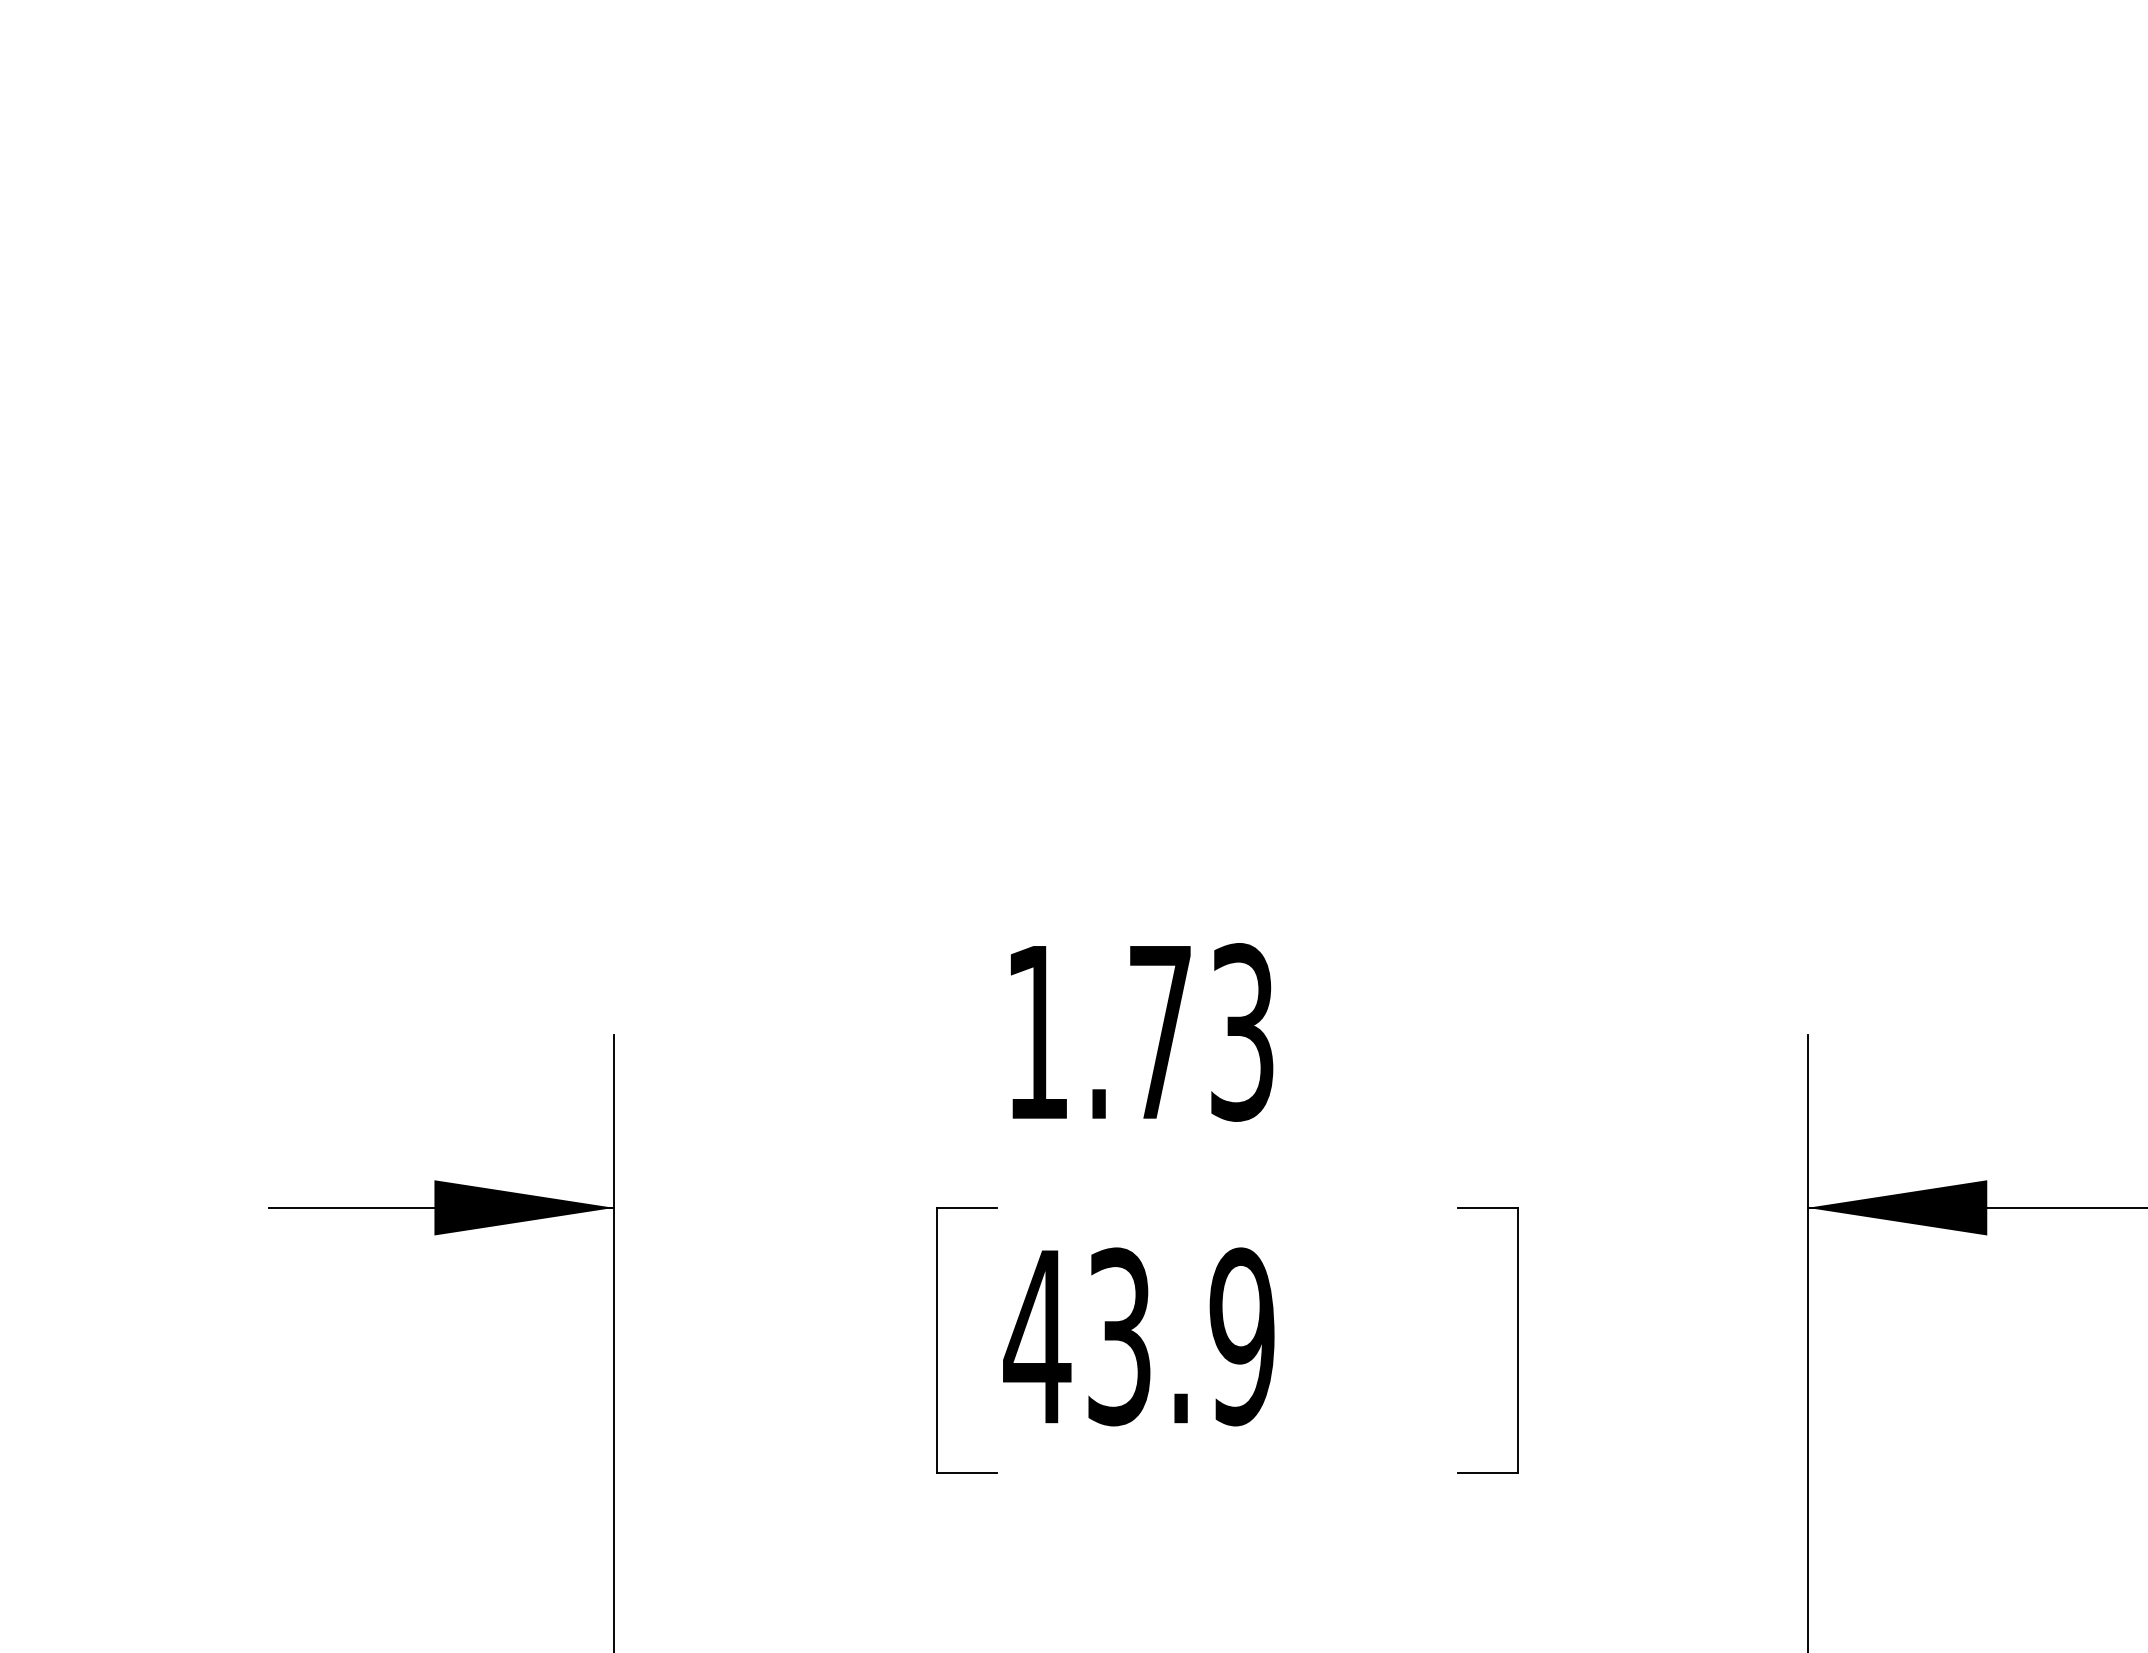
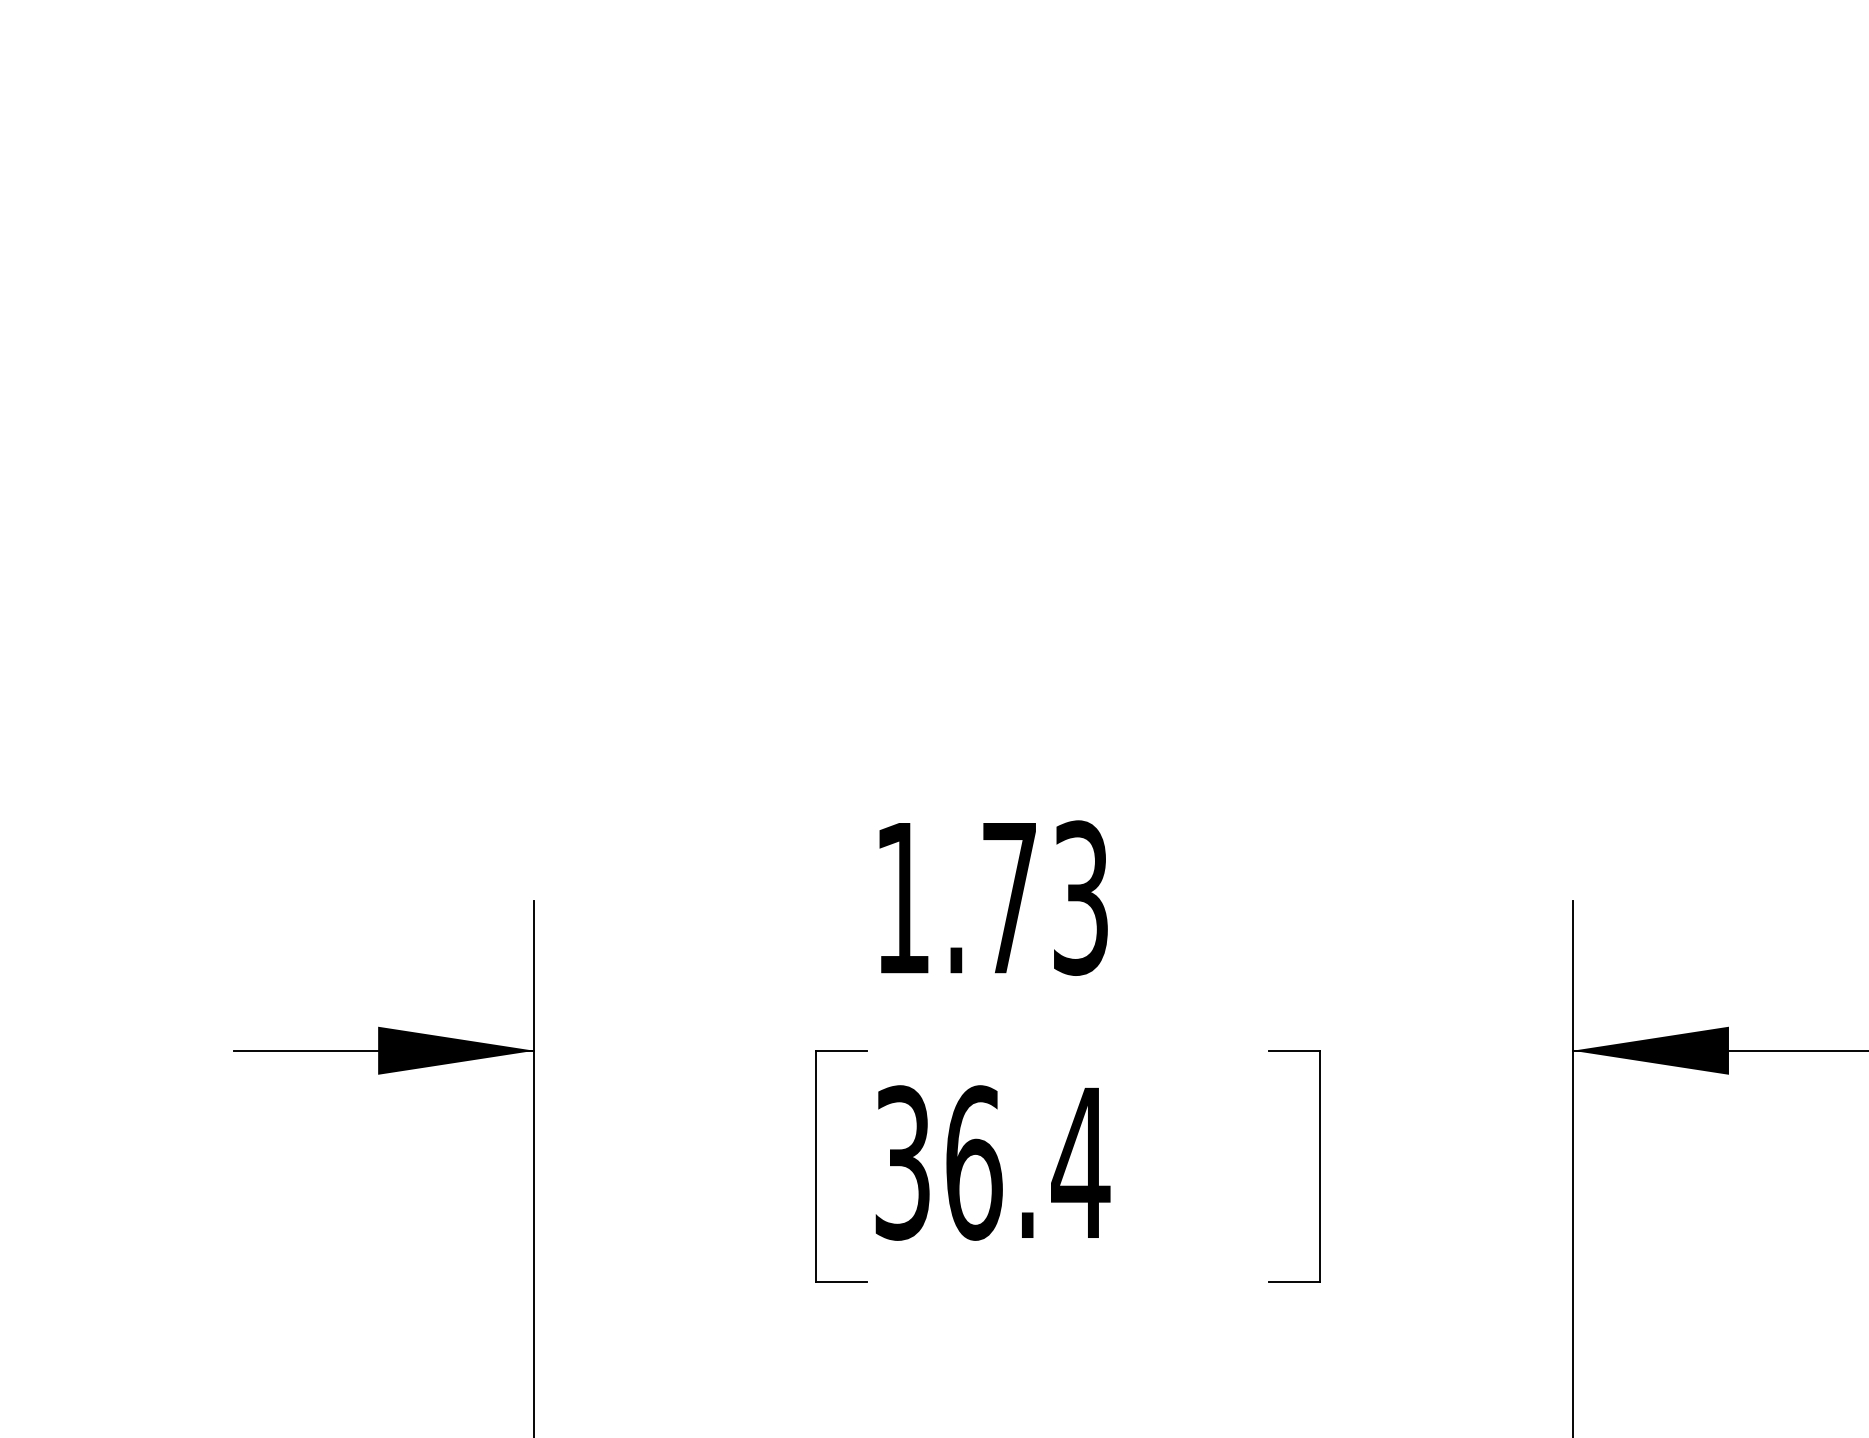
text: (1139, 1336) -> (991, 1162), 43.9 -> 36.4

